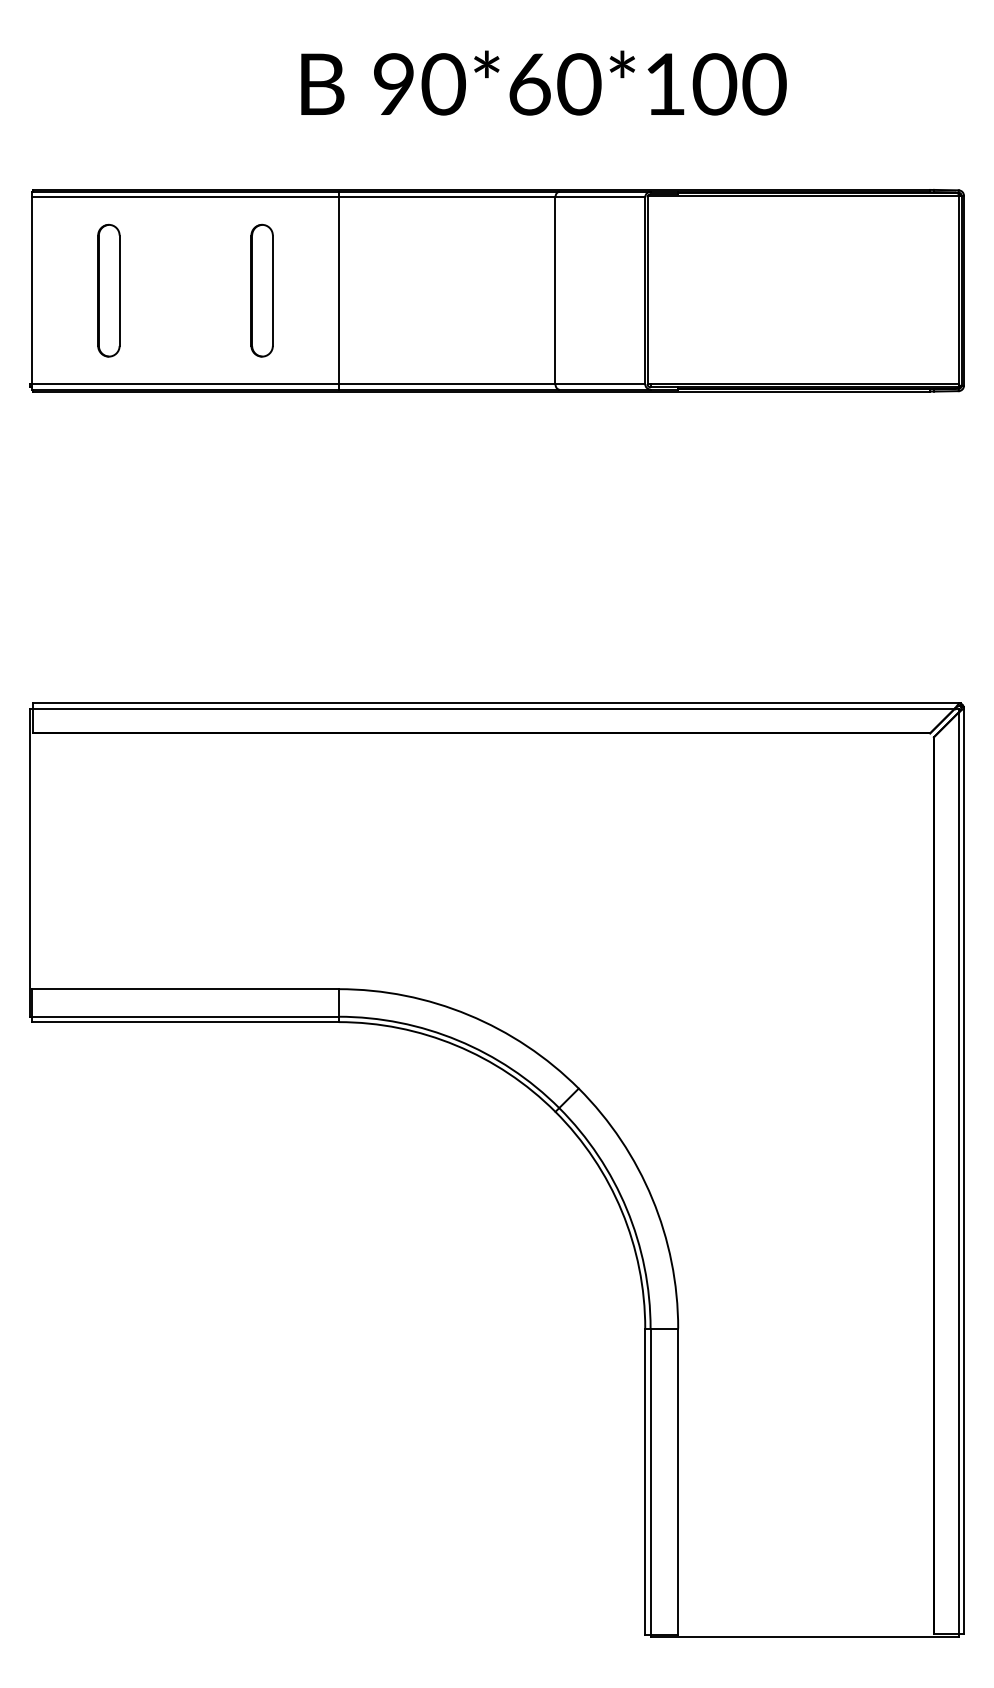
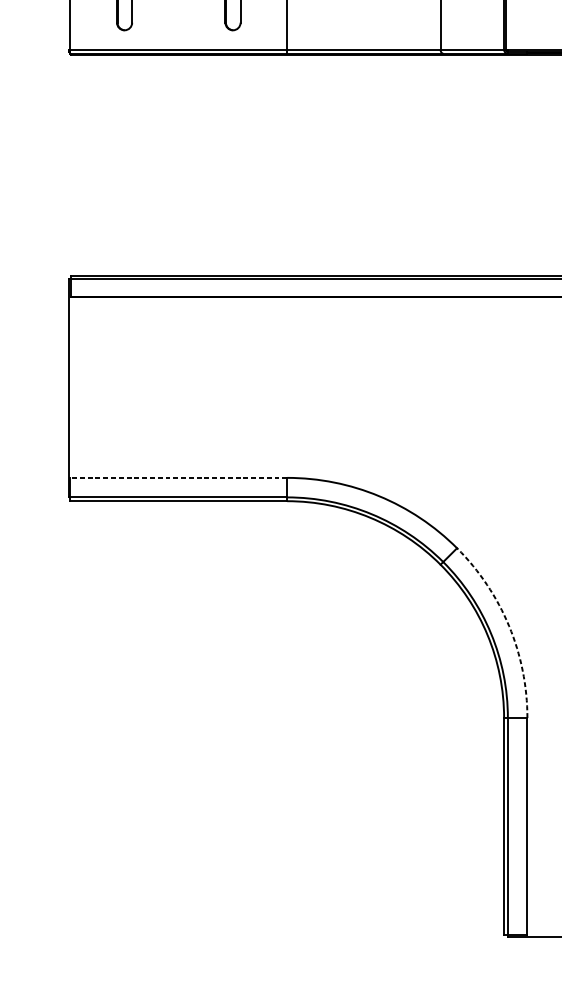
line: (185, 989) -> (178, 478), solid -> dashed
arc: (652, 1198) -> (509, 626), solid -> dashed

